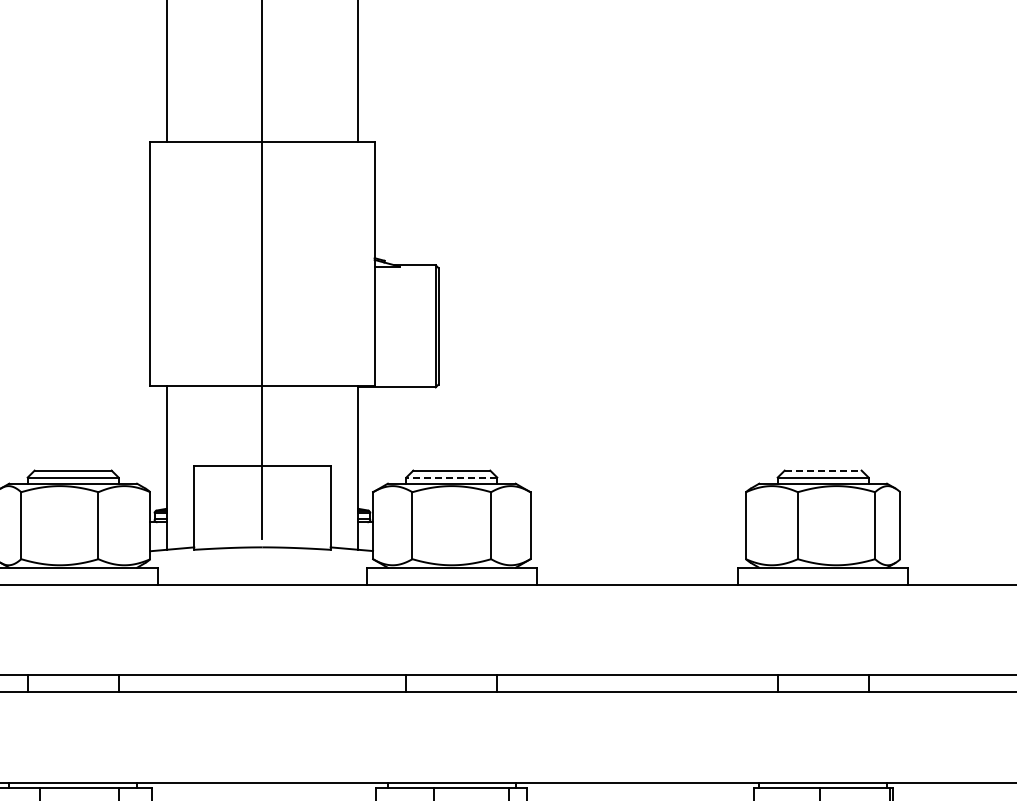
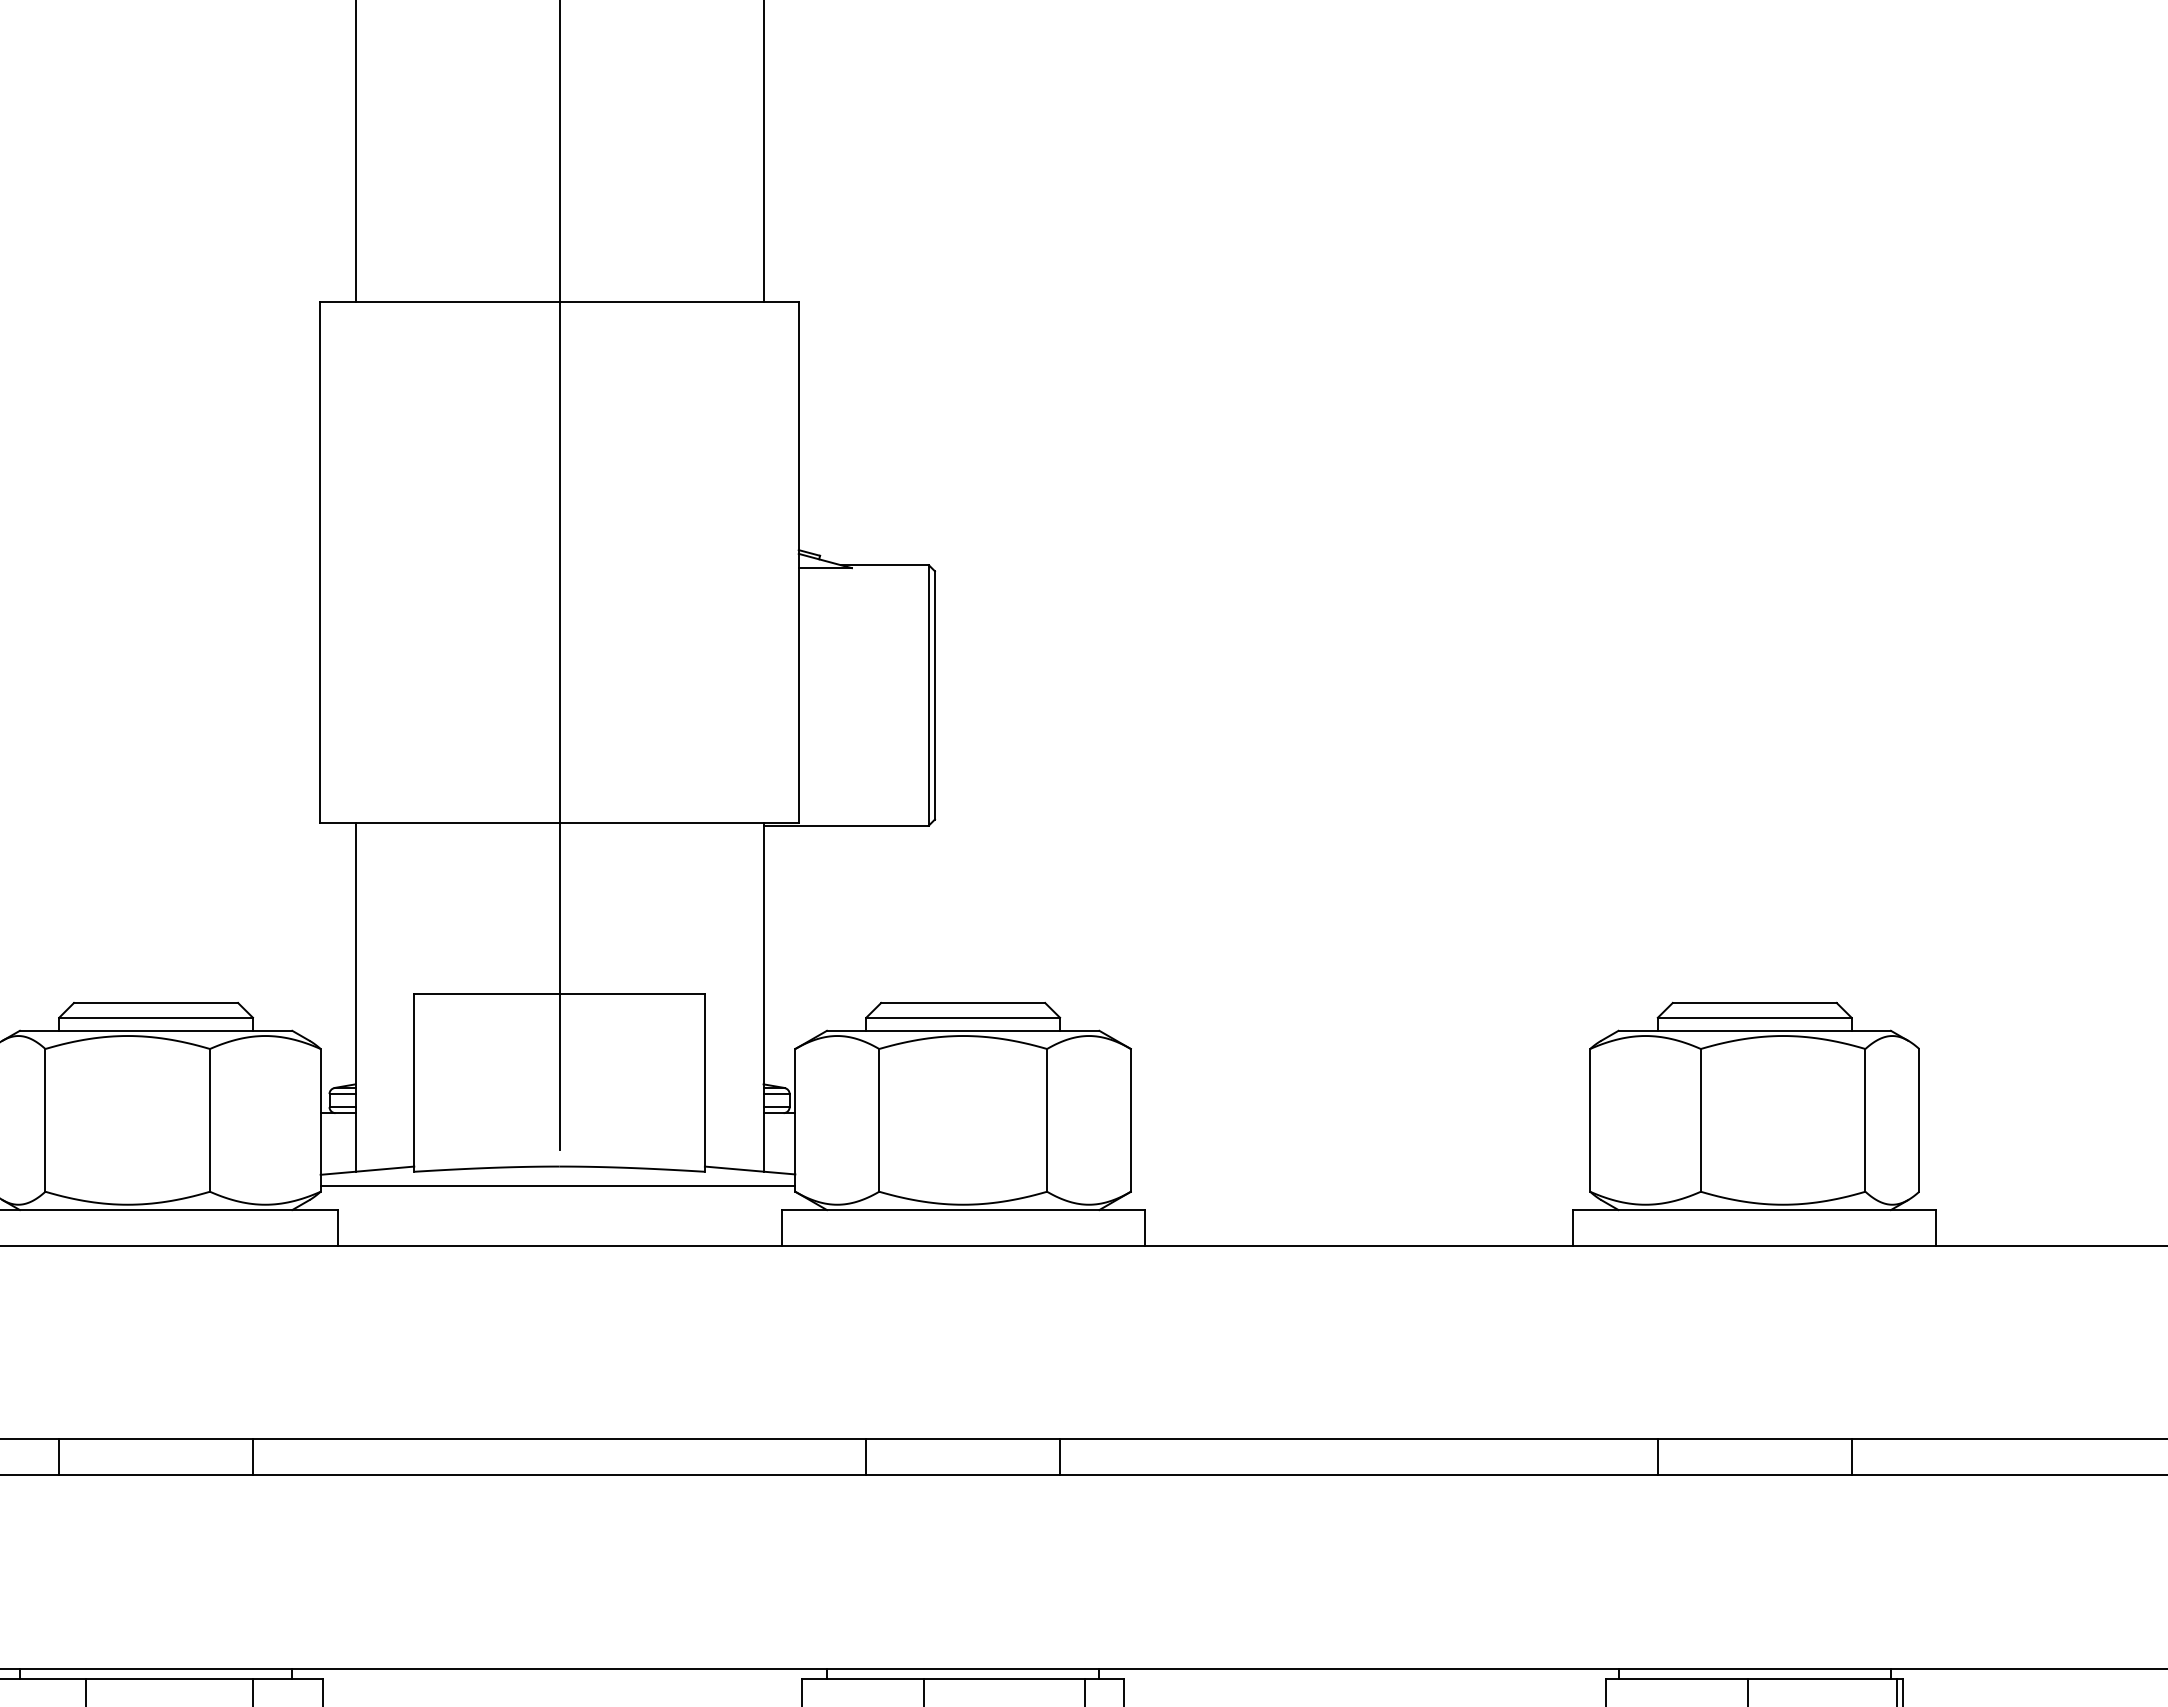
line: (823, 470) -> (1755, 1002), dashed -> solid
line: (451, 477) -> (962, 1017), dashed -> solid
line: (261, 556) -> (557, 1186), added

